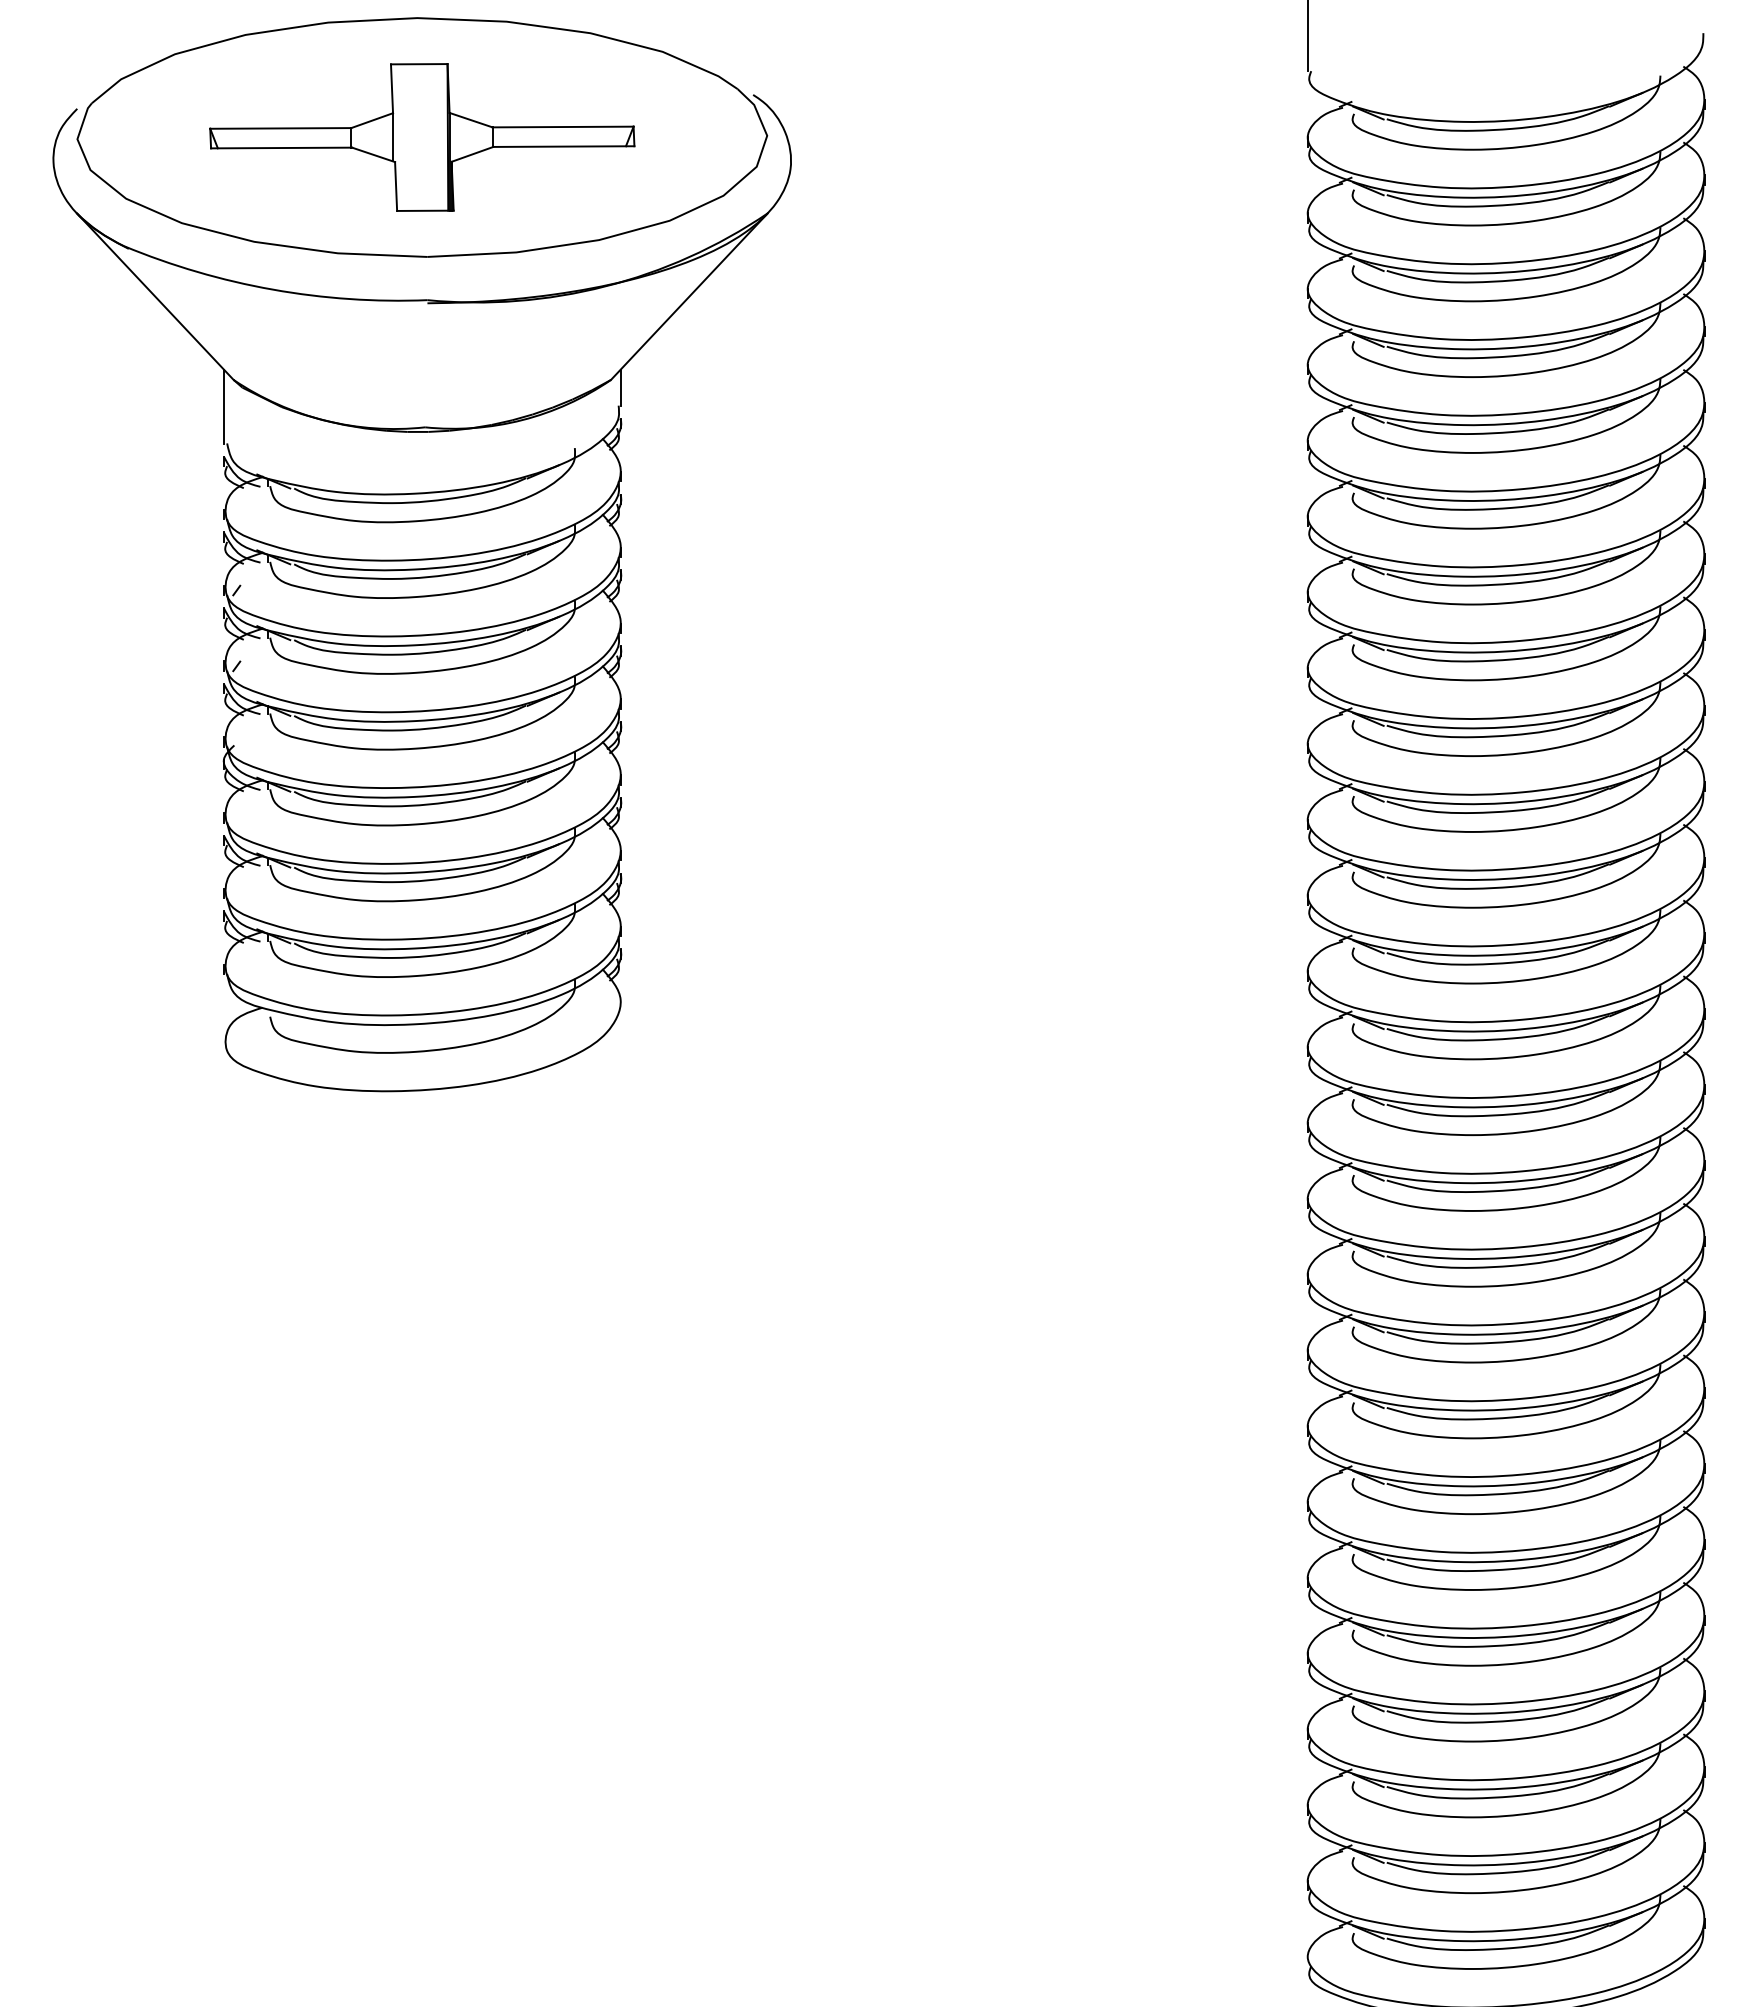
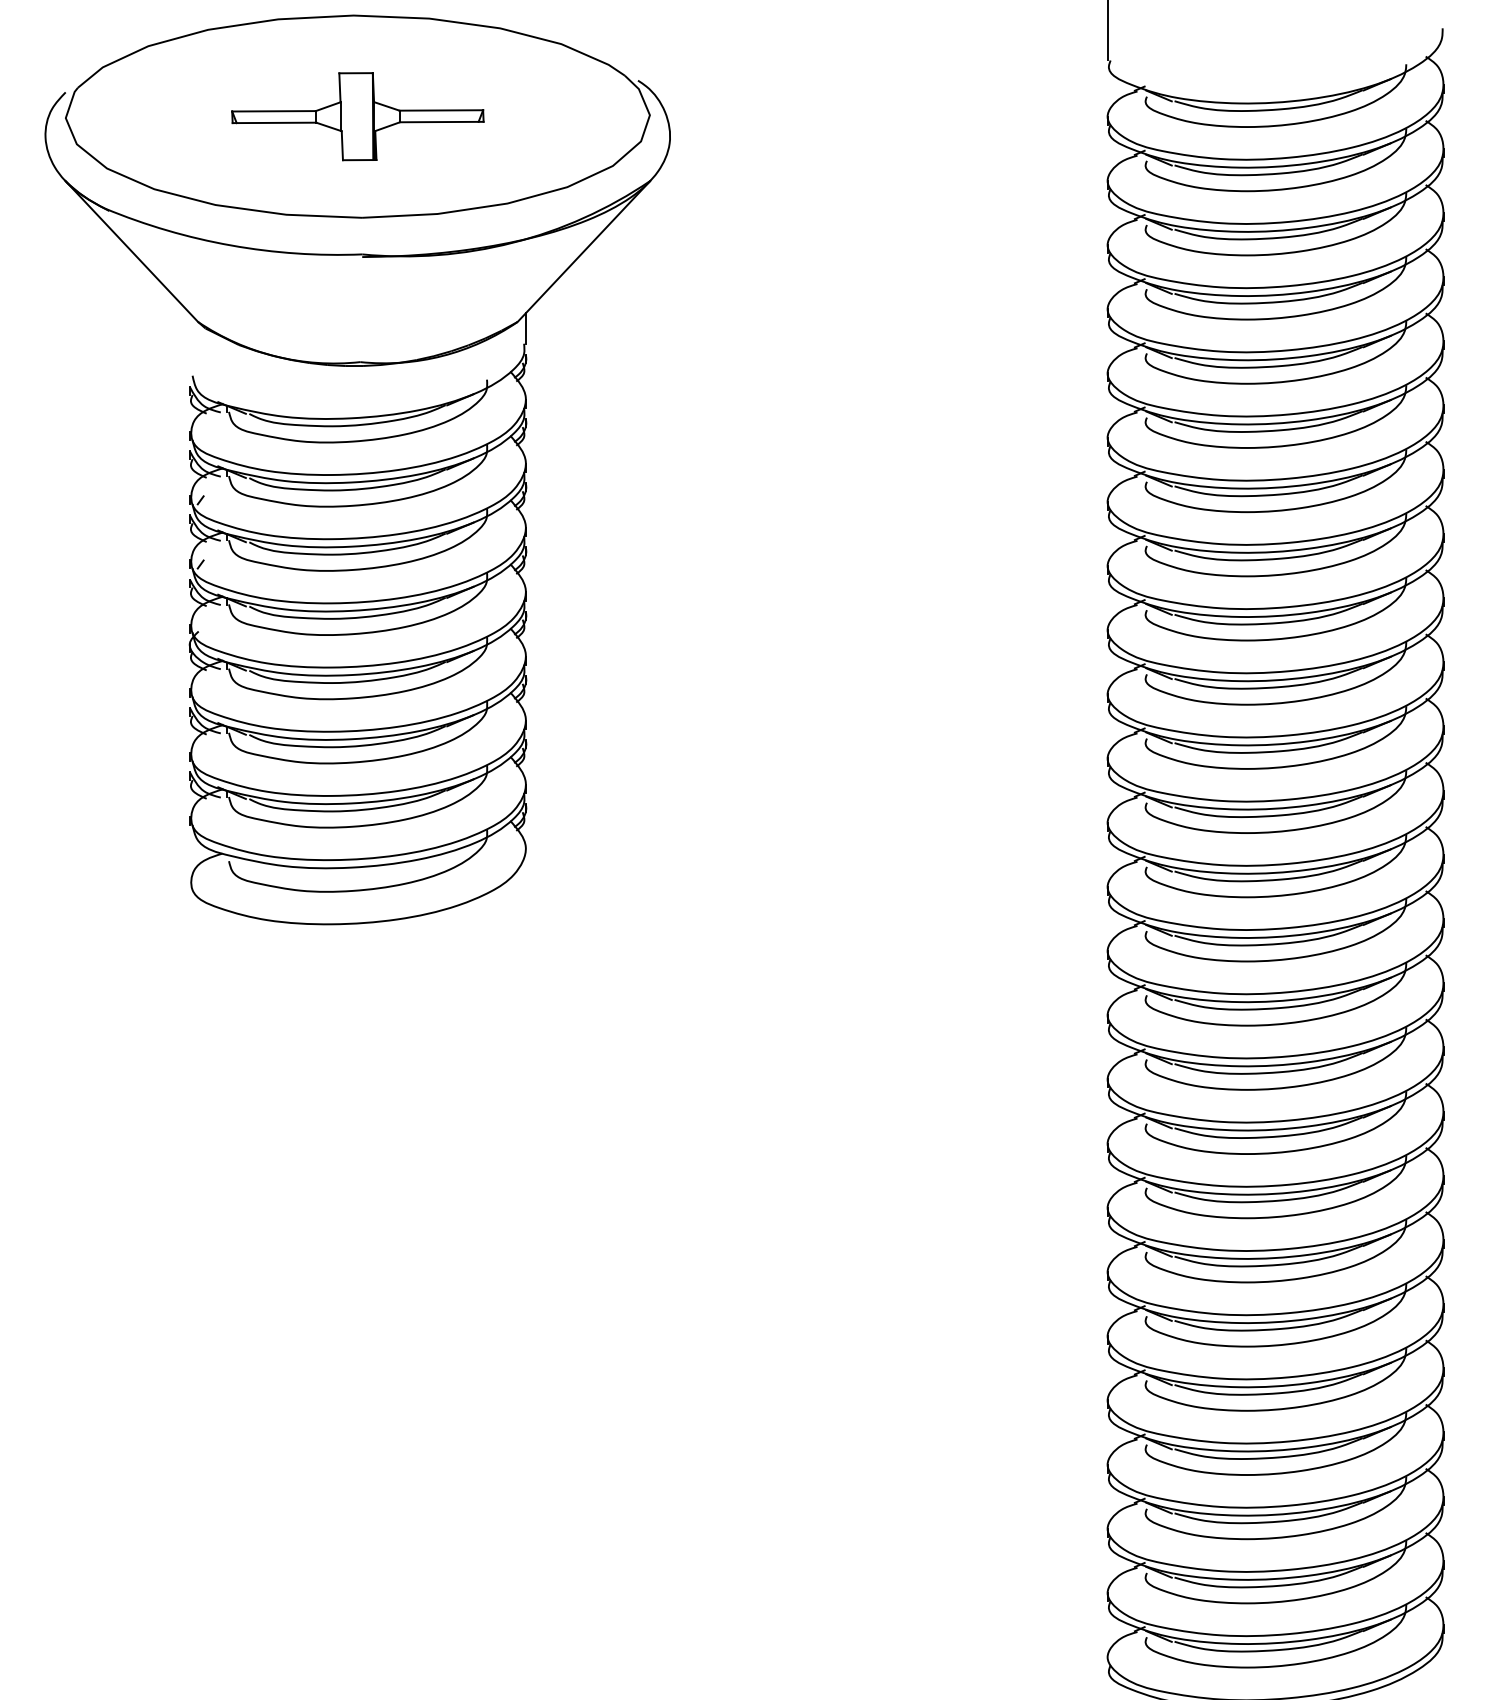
part: (422, 137) -> (358, 116), size x0.7
line: (223, 406) -> (189, 344), removed

